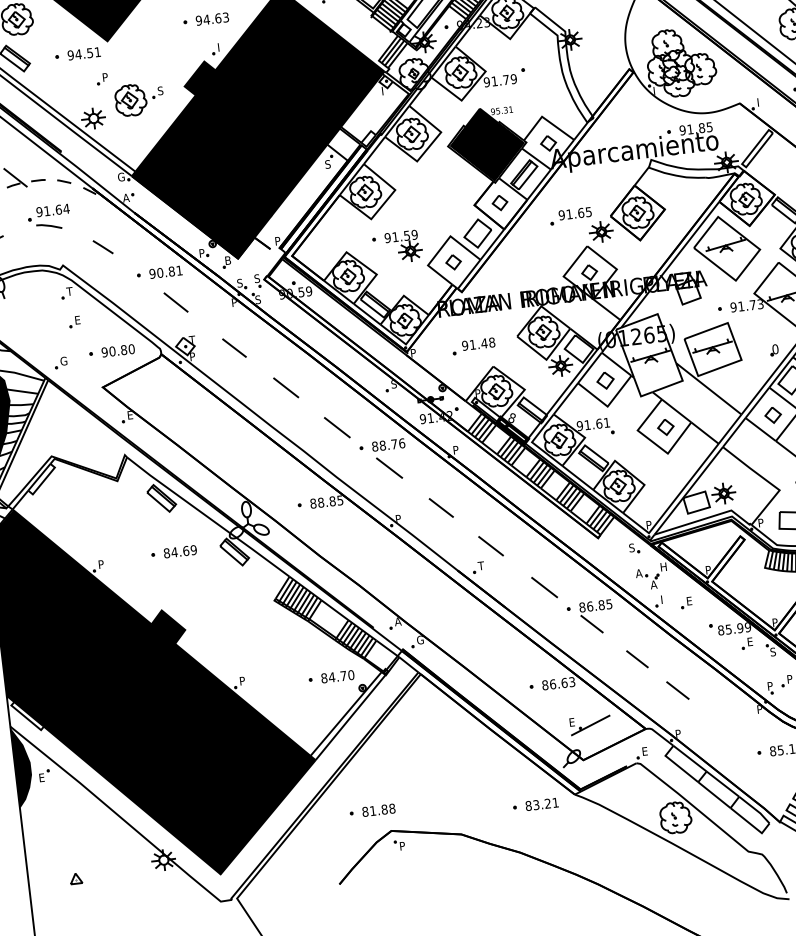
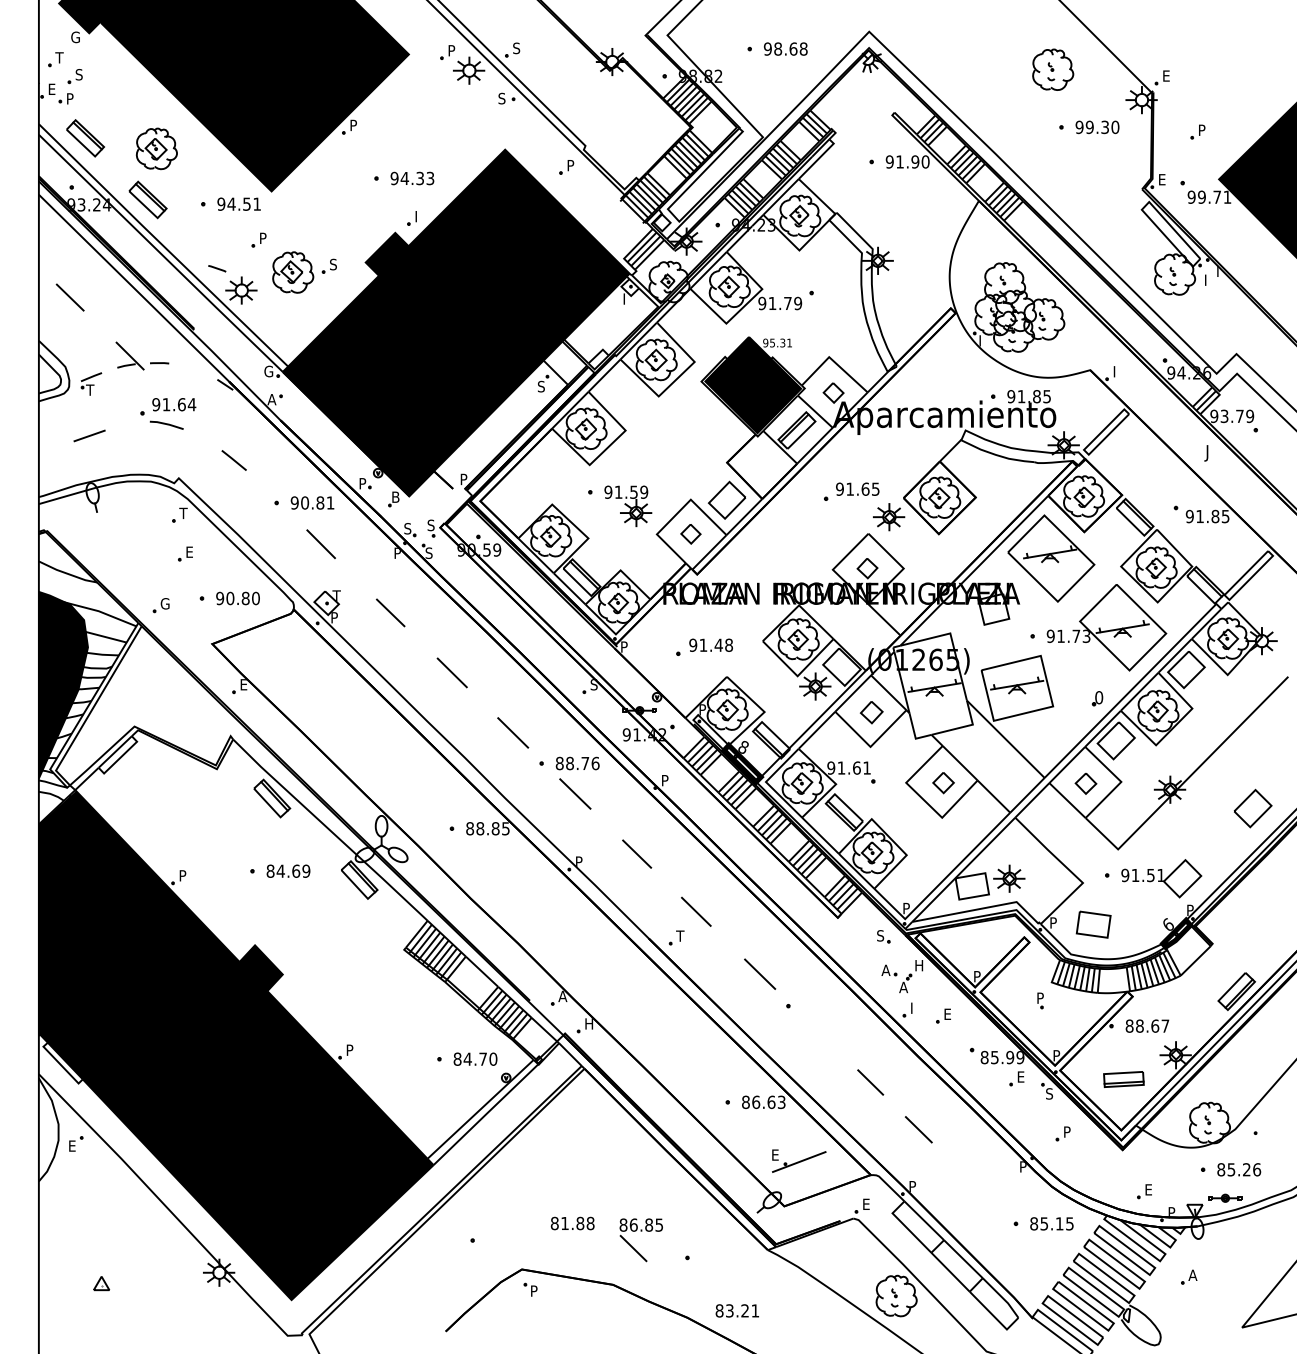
text: (218, 18) -> (420, 178), 94.63 -> 94.33
line: (64, 181) -> (217, 268), moved
part: (499, 202) -> (760, 463), removed
part: (595, 610) -> (640, 1231), moved
text: (419, 639) -> (588, 1023), G -> H
part: (770, 687) -> (1040, 1000), moved
fill: (22, 767) -> (48, 1129), removed
text: (541, 804) -> (736, 1310), moved
text: (378, 810) -> (572, 1223), moved

